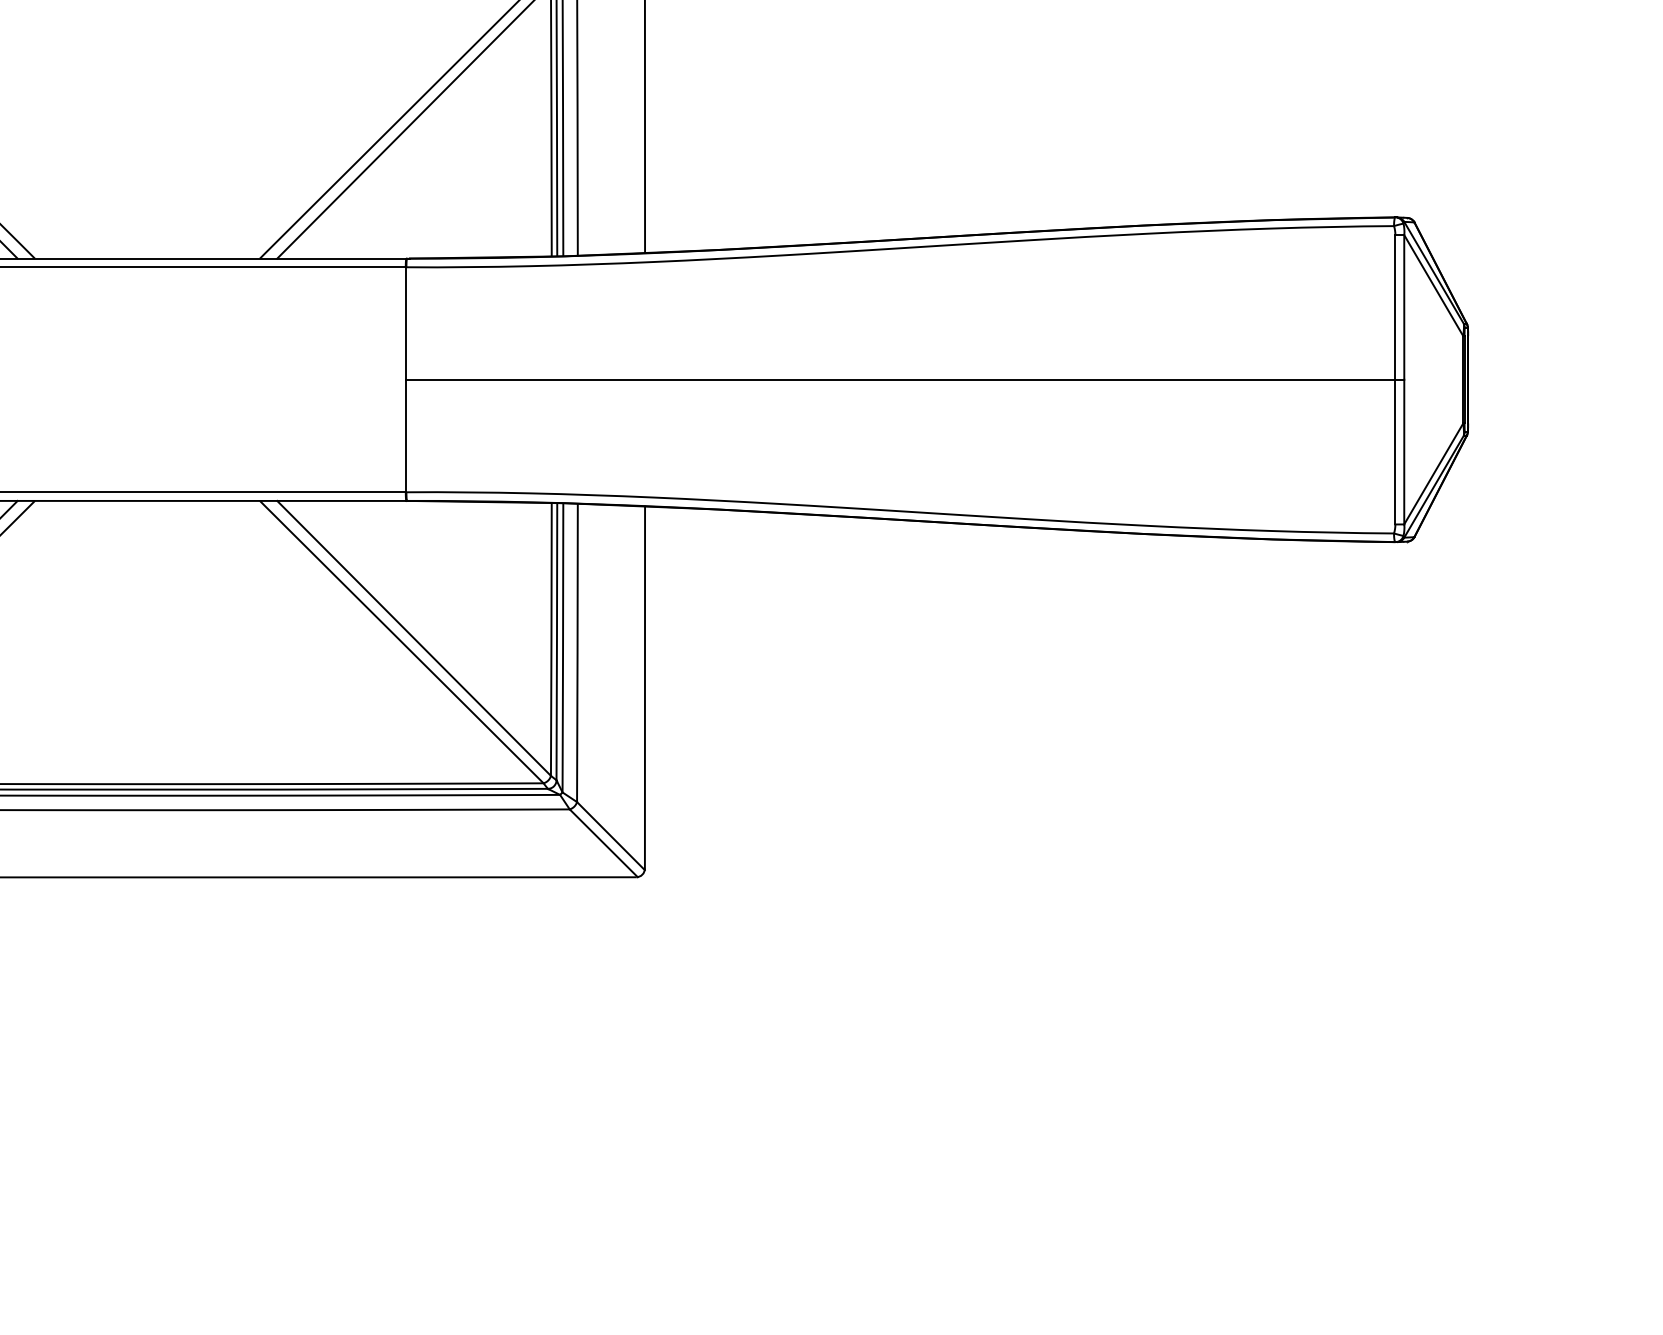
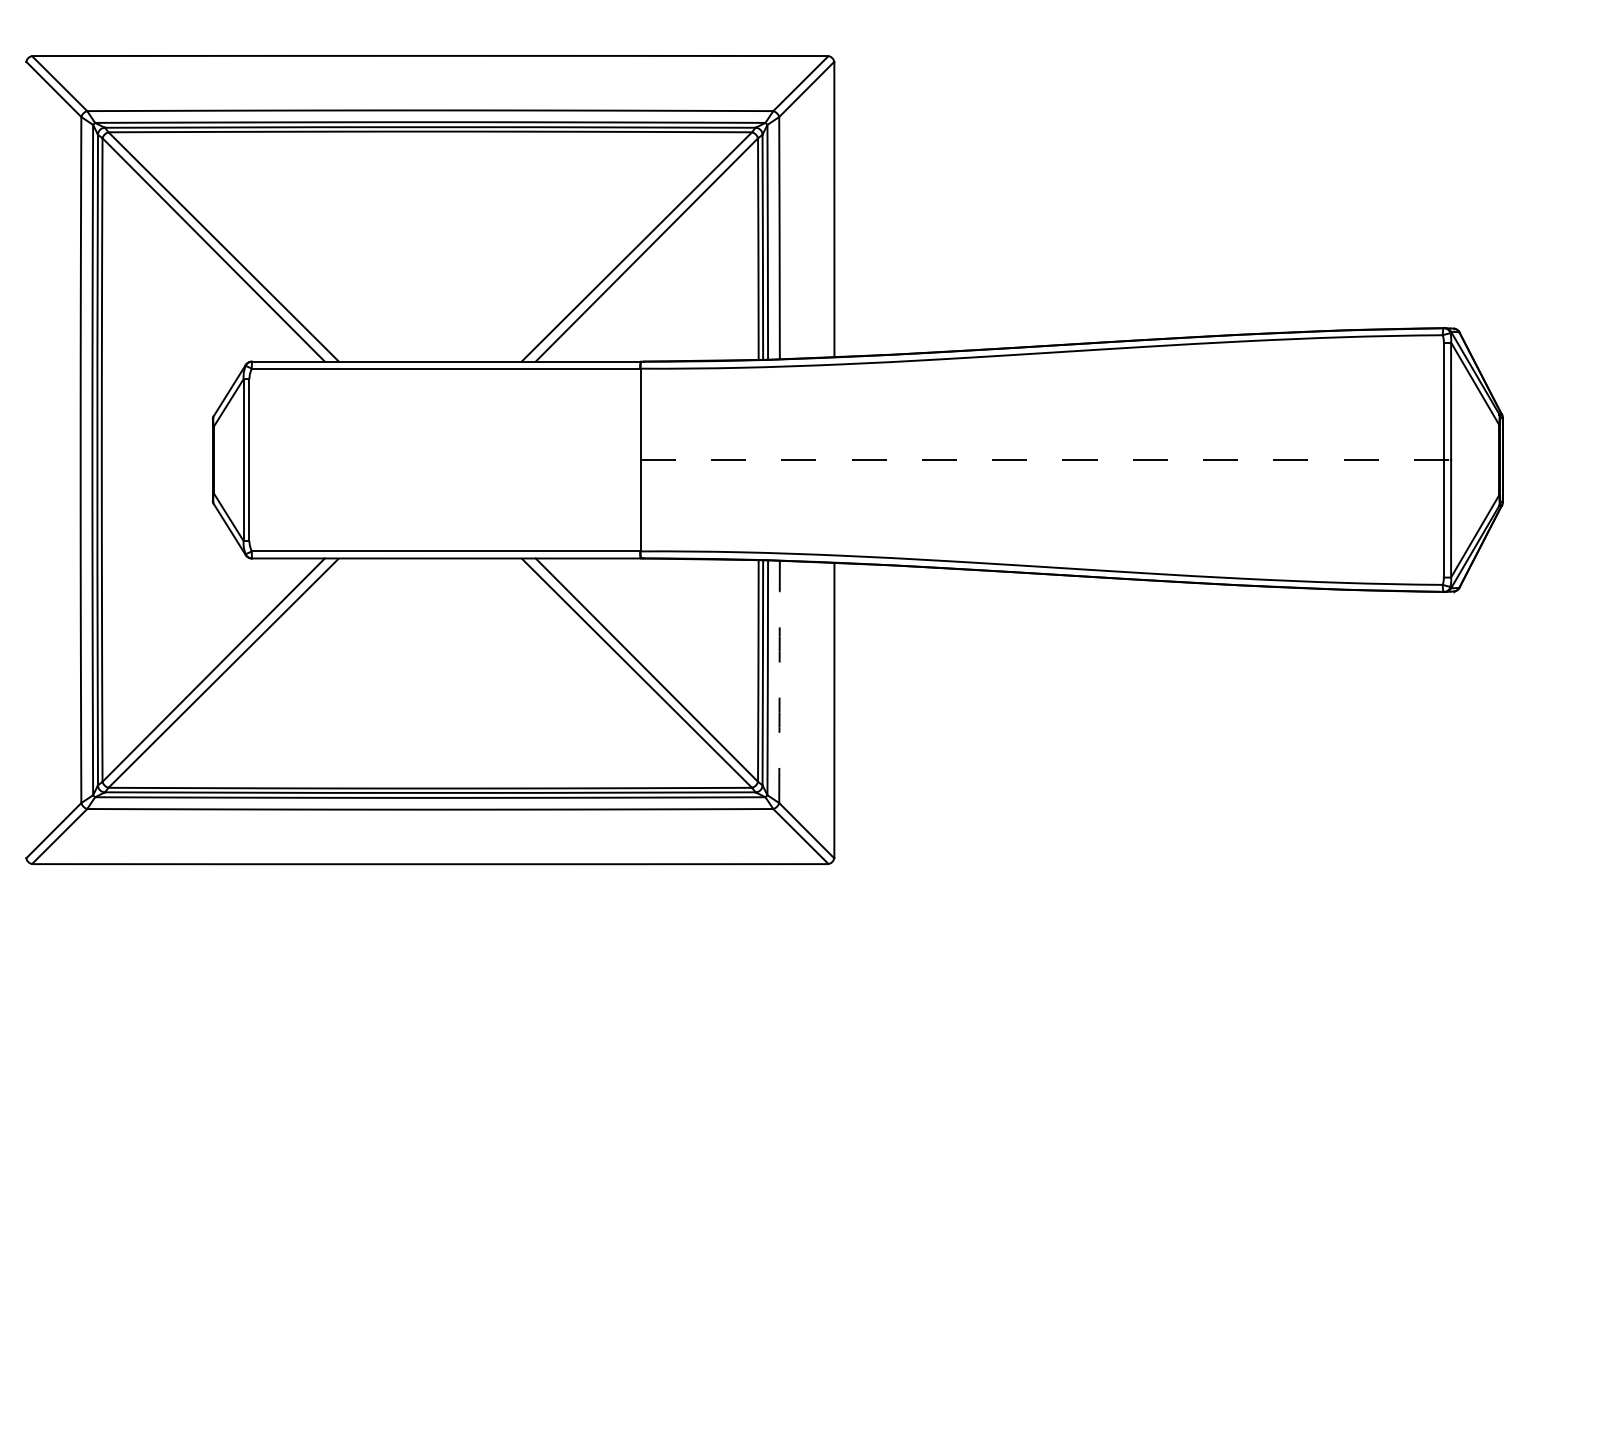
line: (906, 380) -> (1046, 460), solid -> dashed
arc: (577, 652) -> (779, 681), solid -> dashed

